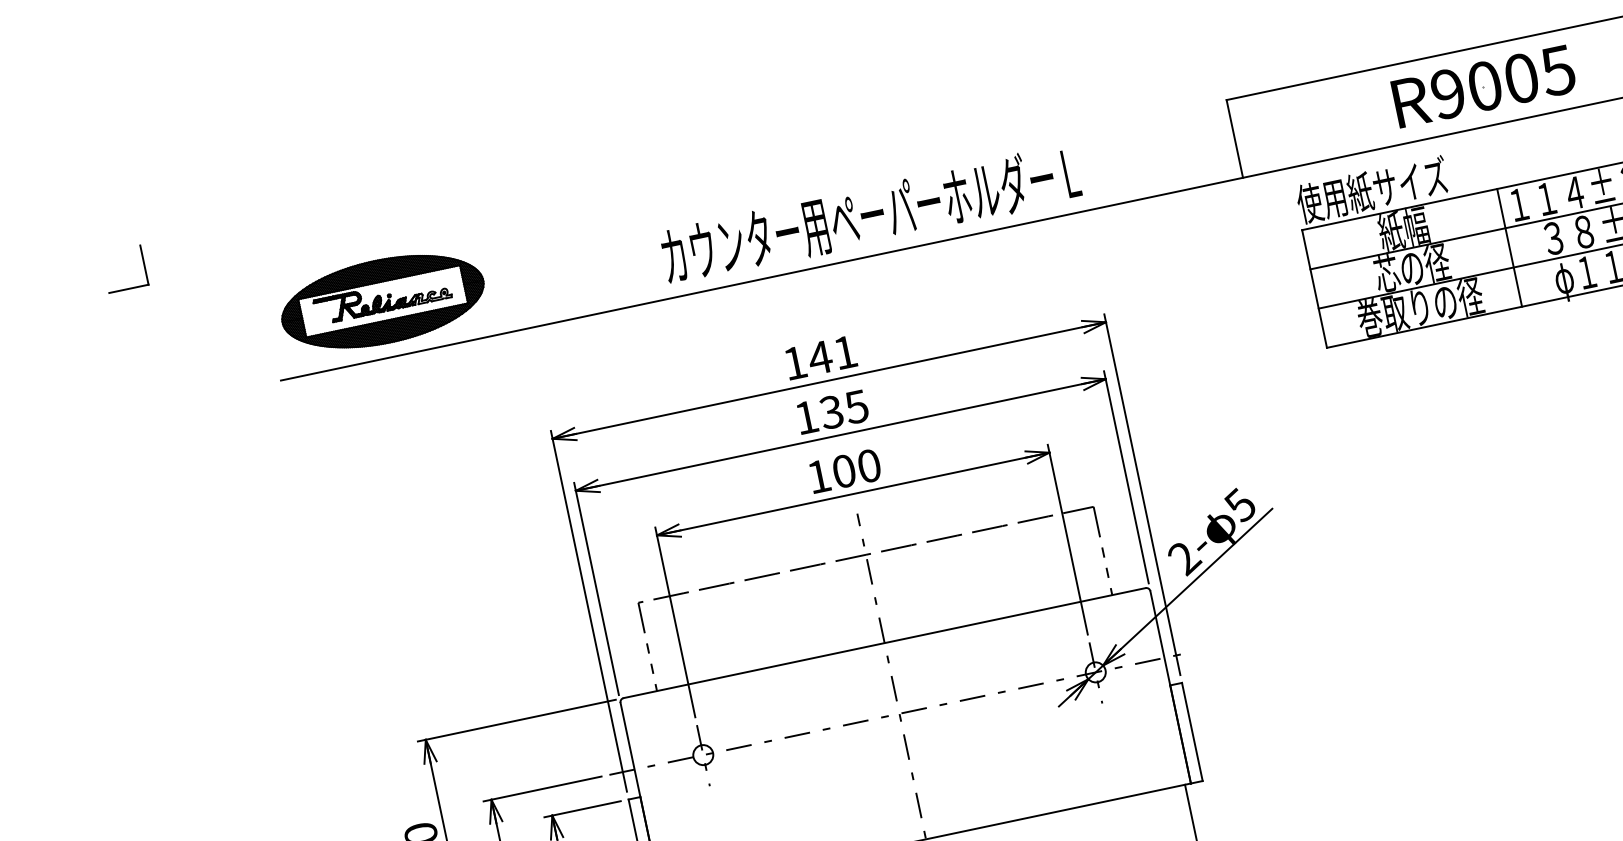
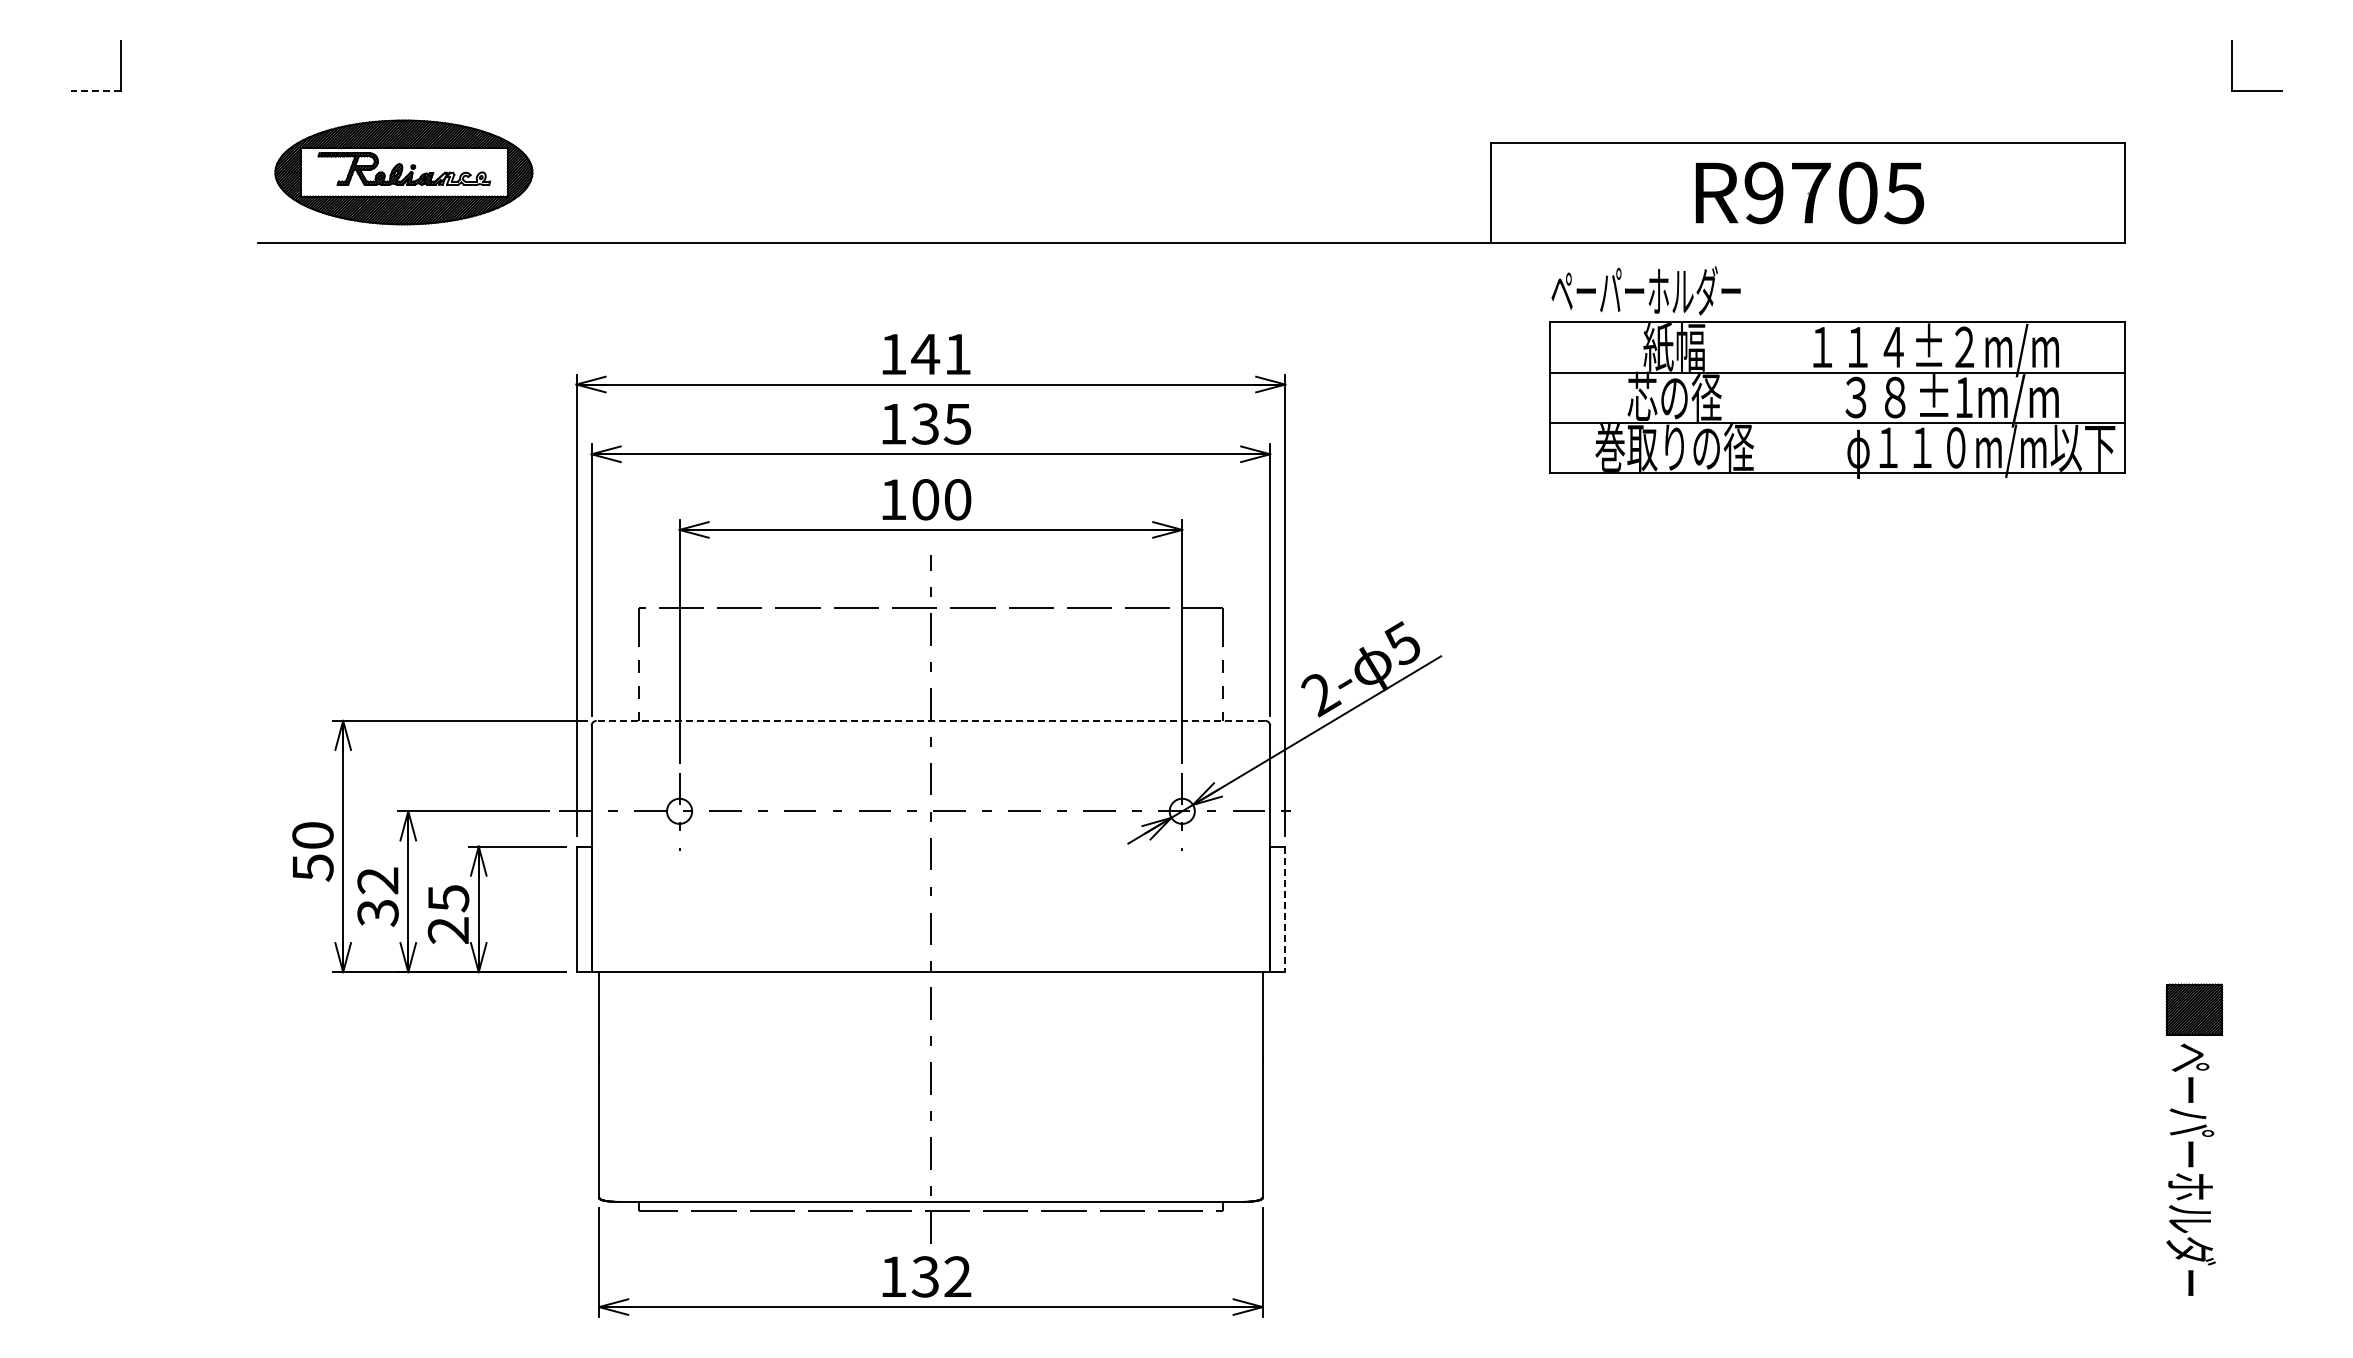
text: (1485, 85) -> (1811, 192), R9005 -> R9705
text: (1372, 189) -> (1646, 290), 使用紙サイズ -> ペーパーホルダー
part: (870, 214) -> (1024, 191), removed
line: (1509, 247) -> (1799, 397), removed
line: (128, 289) -> (95, 91), solid -> dashed
line: (884, 642) -> (930, 720), solid -> dashed
line: (1192, 732) -> (1285, 909), solid -> dashed

